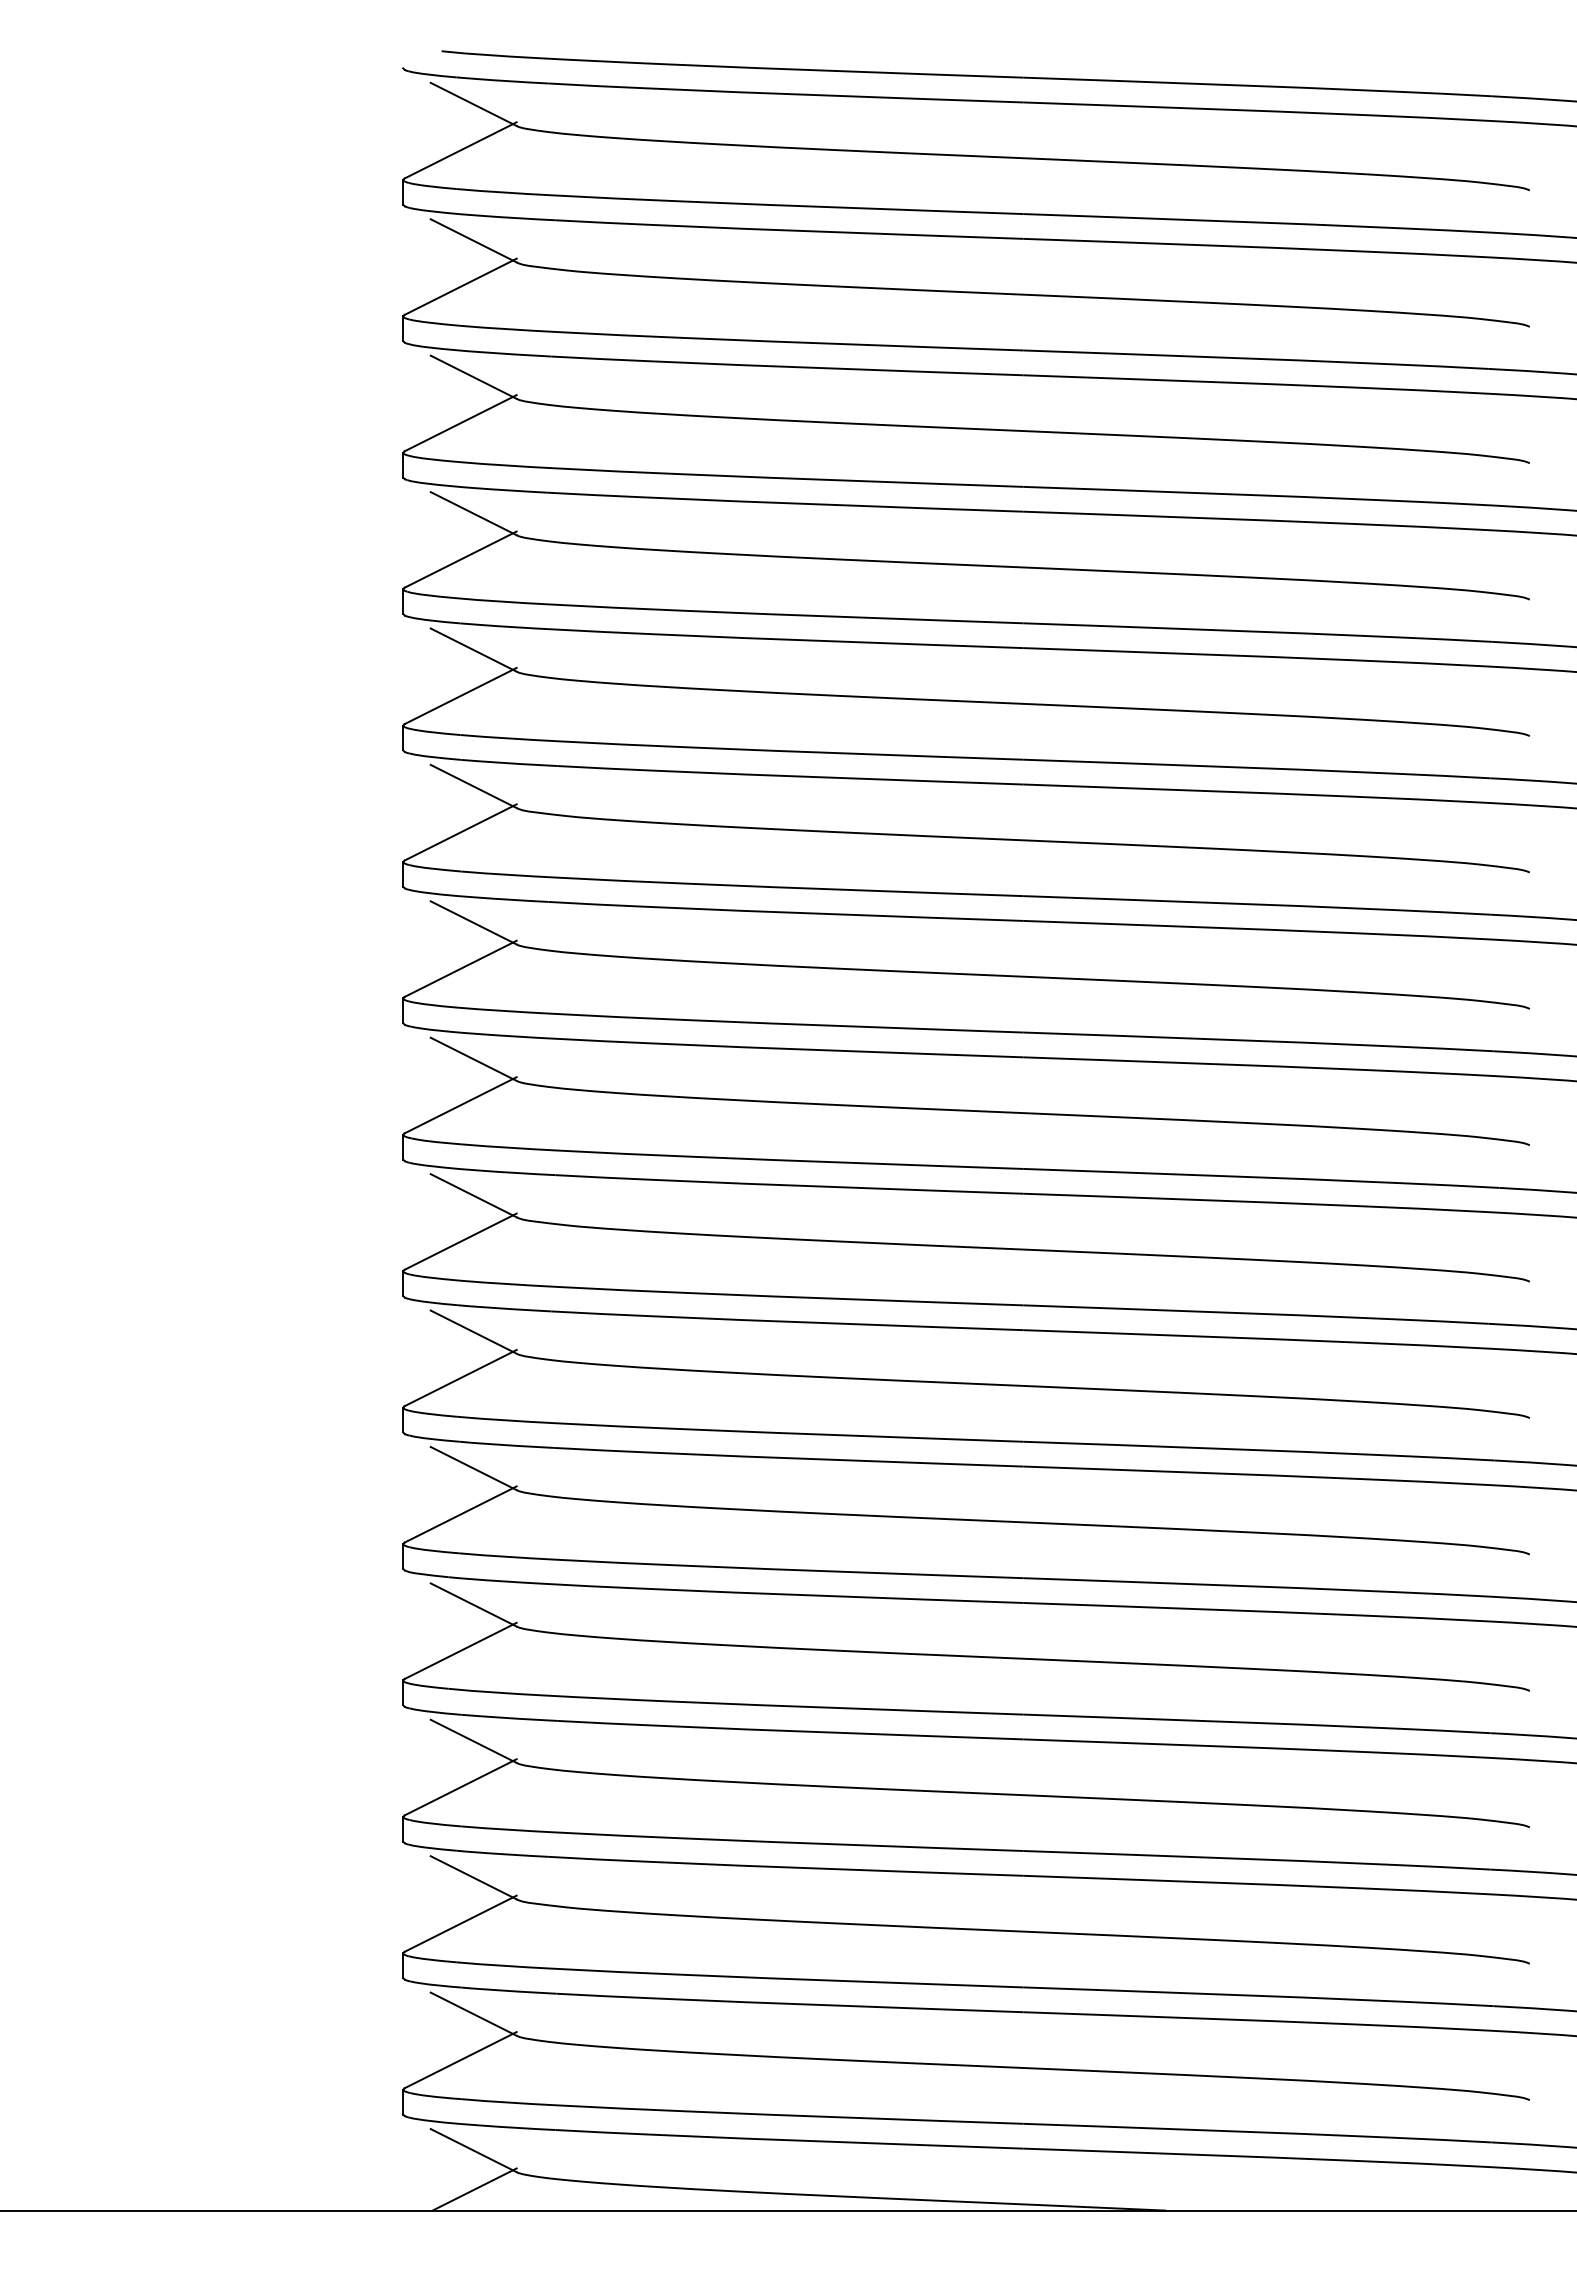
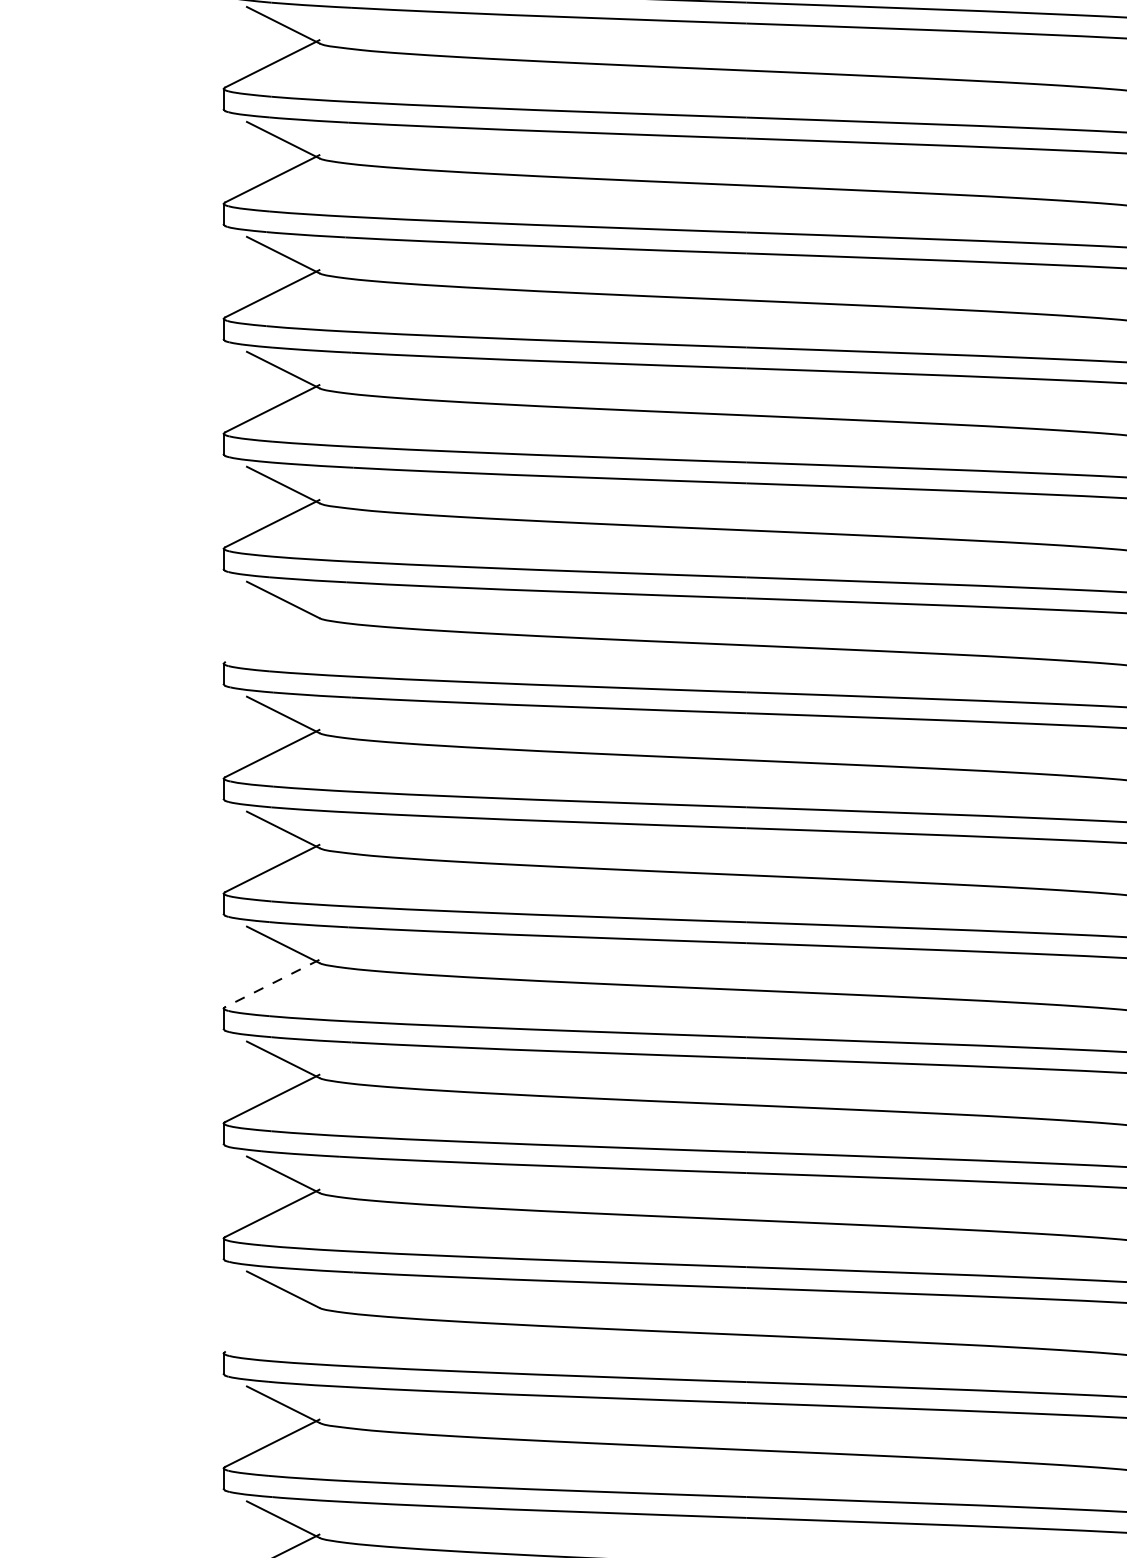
line: (460, 968) -> (272, 638), removed
line: (460, 1378) -> (272, 983), solid -> dashed
line: (460, 1787) -> (272, 1328), removed

